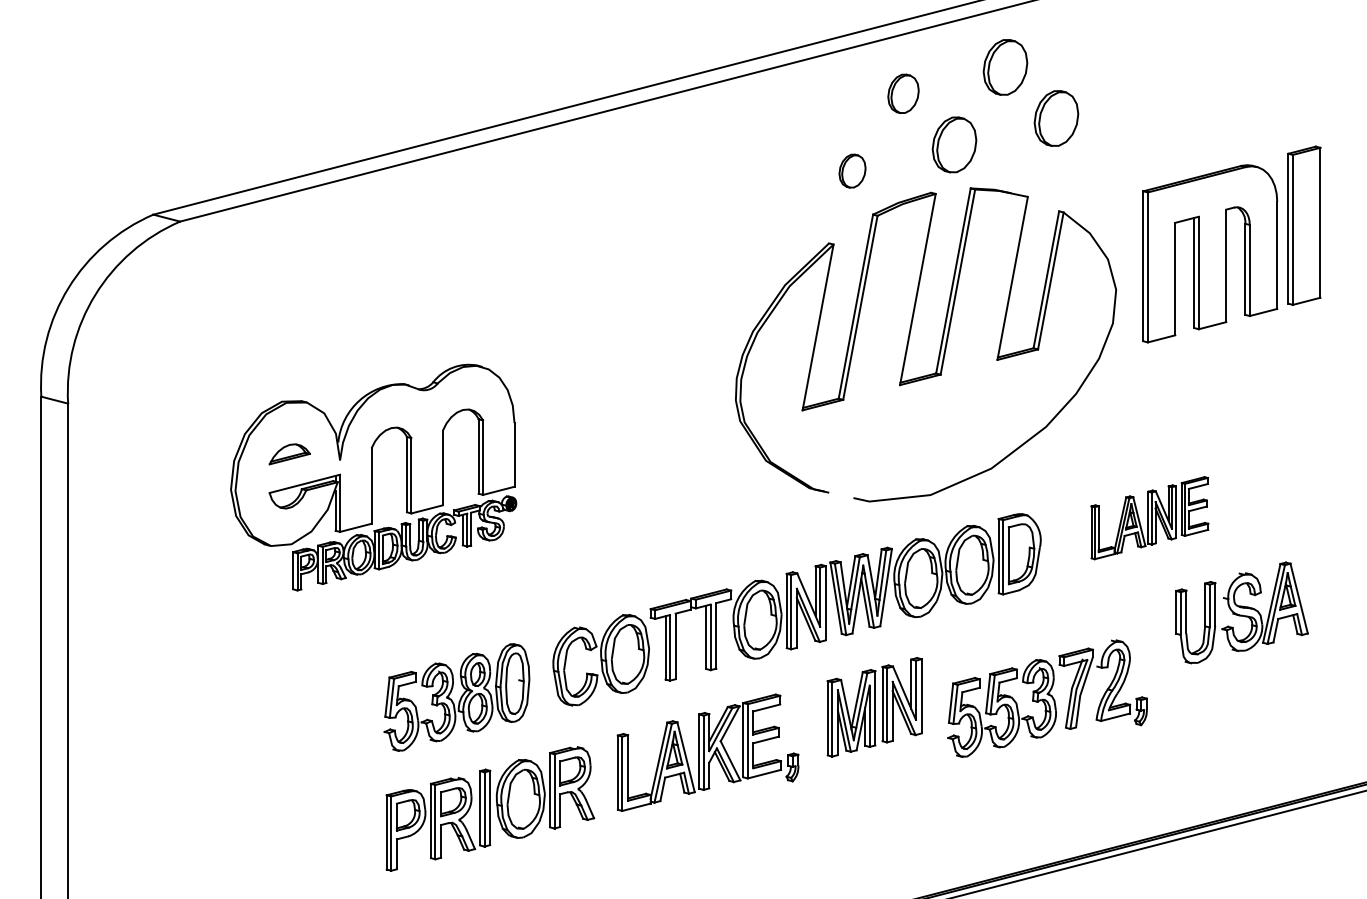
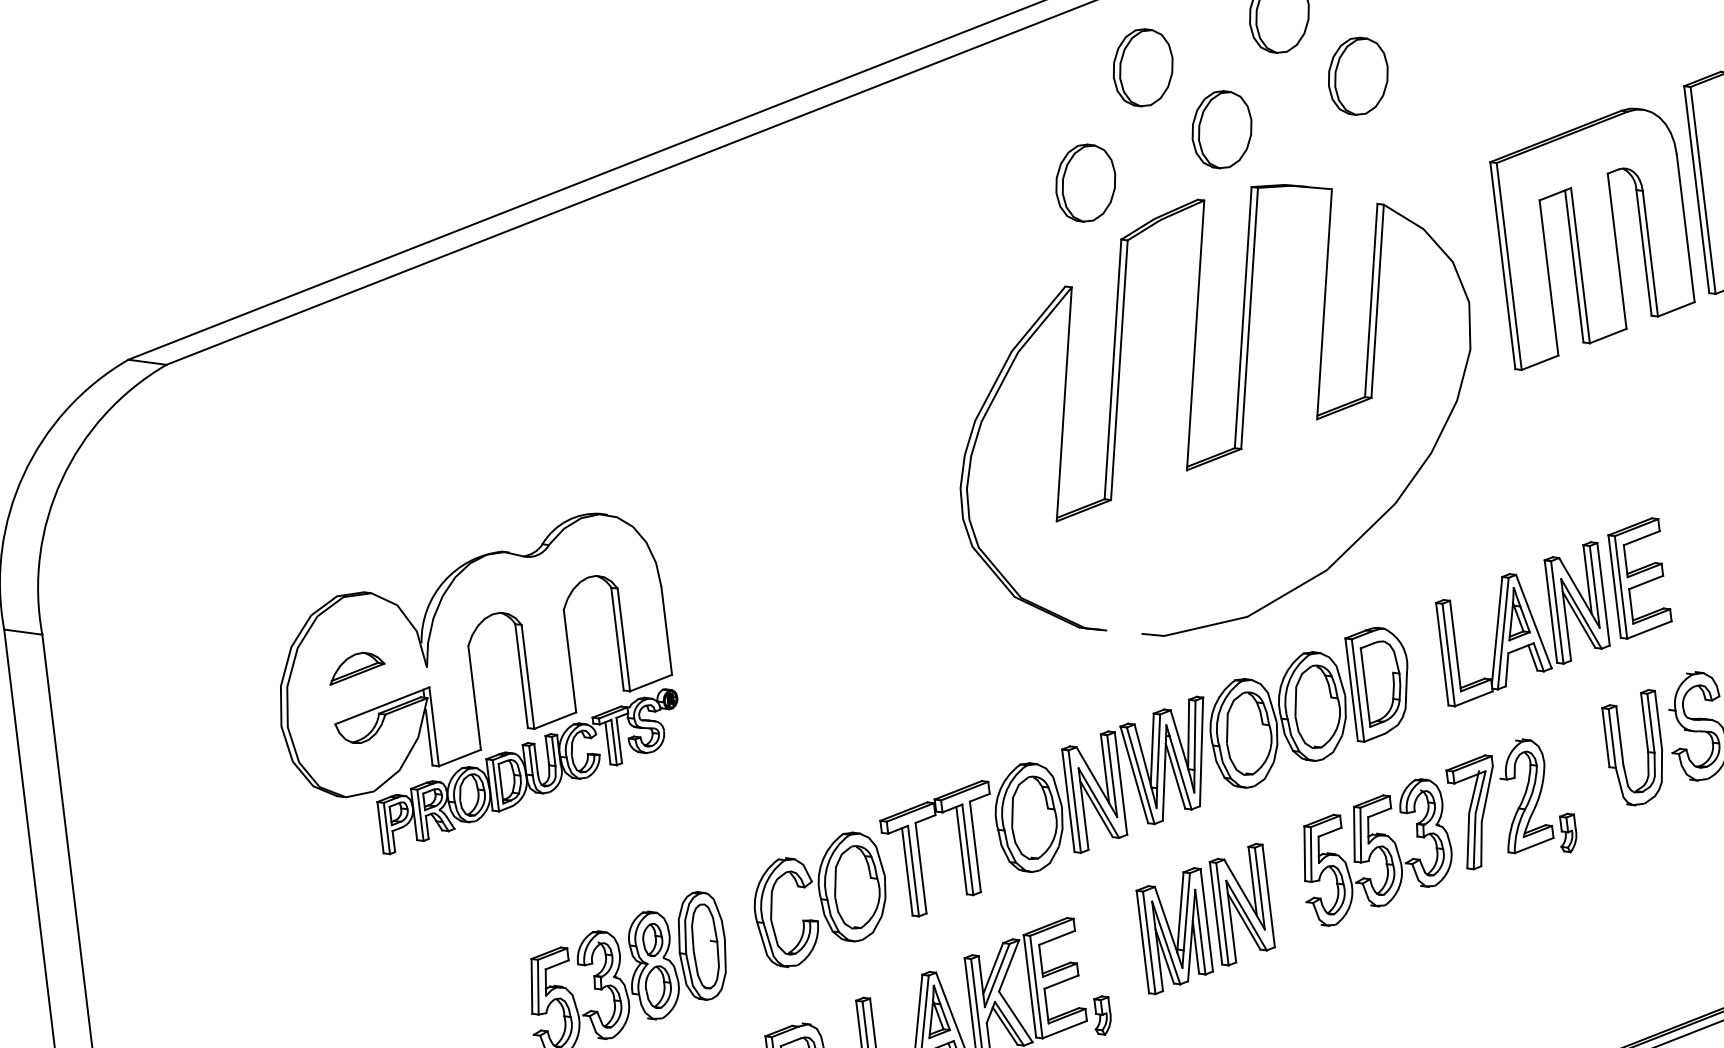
part: (903, 93) -> (1143, 67), size x1.43
part: (852, 170) -> (1085, 182), size x1.67
part: (1149, 517) -> (1553, 611), size x1.43
part: (1047, 698) -> (1437, 831), moved

